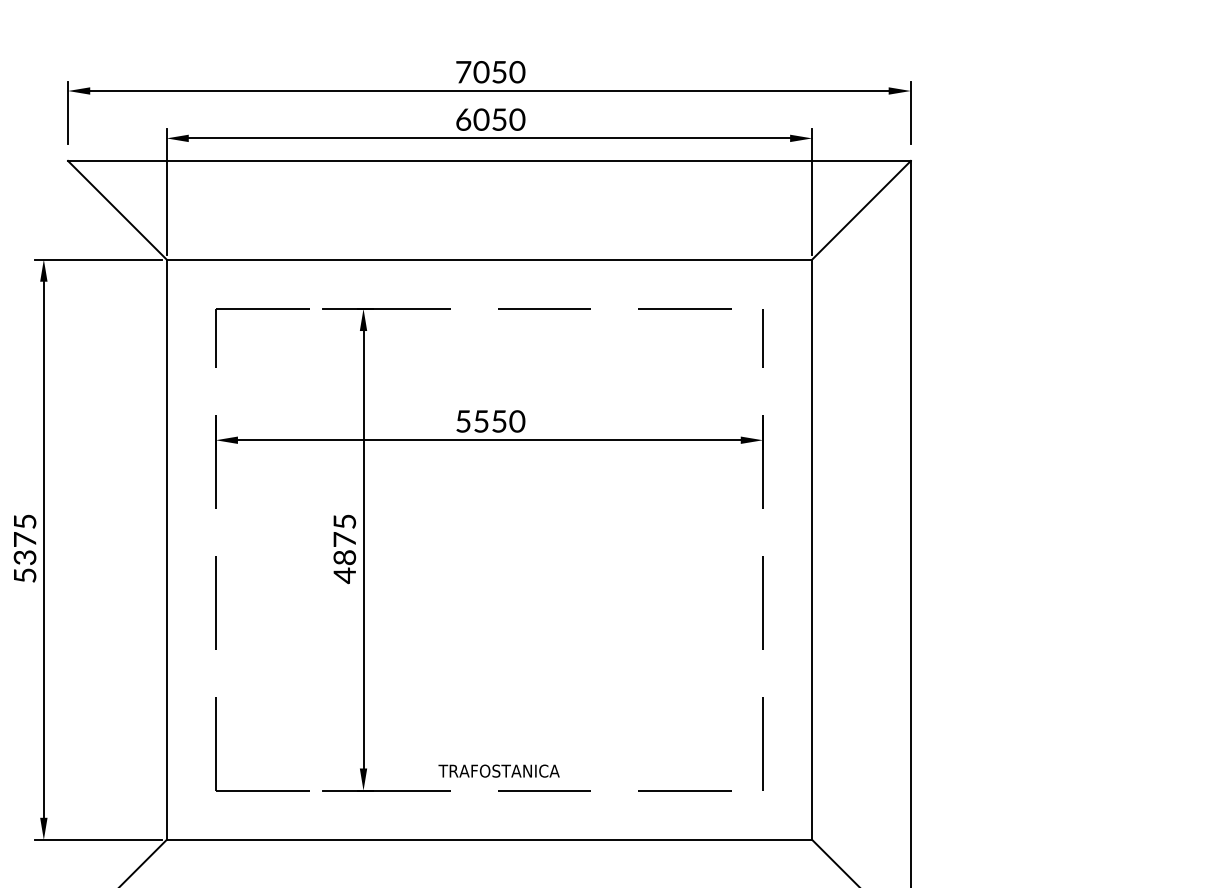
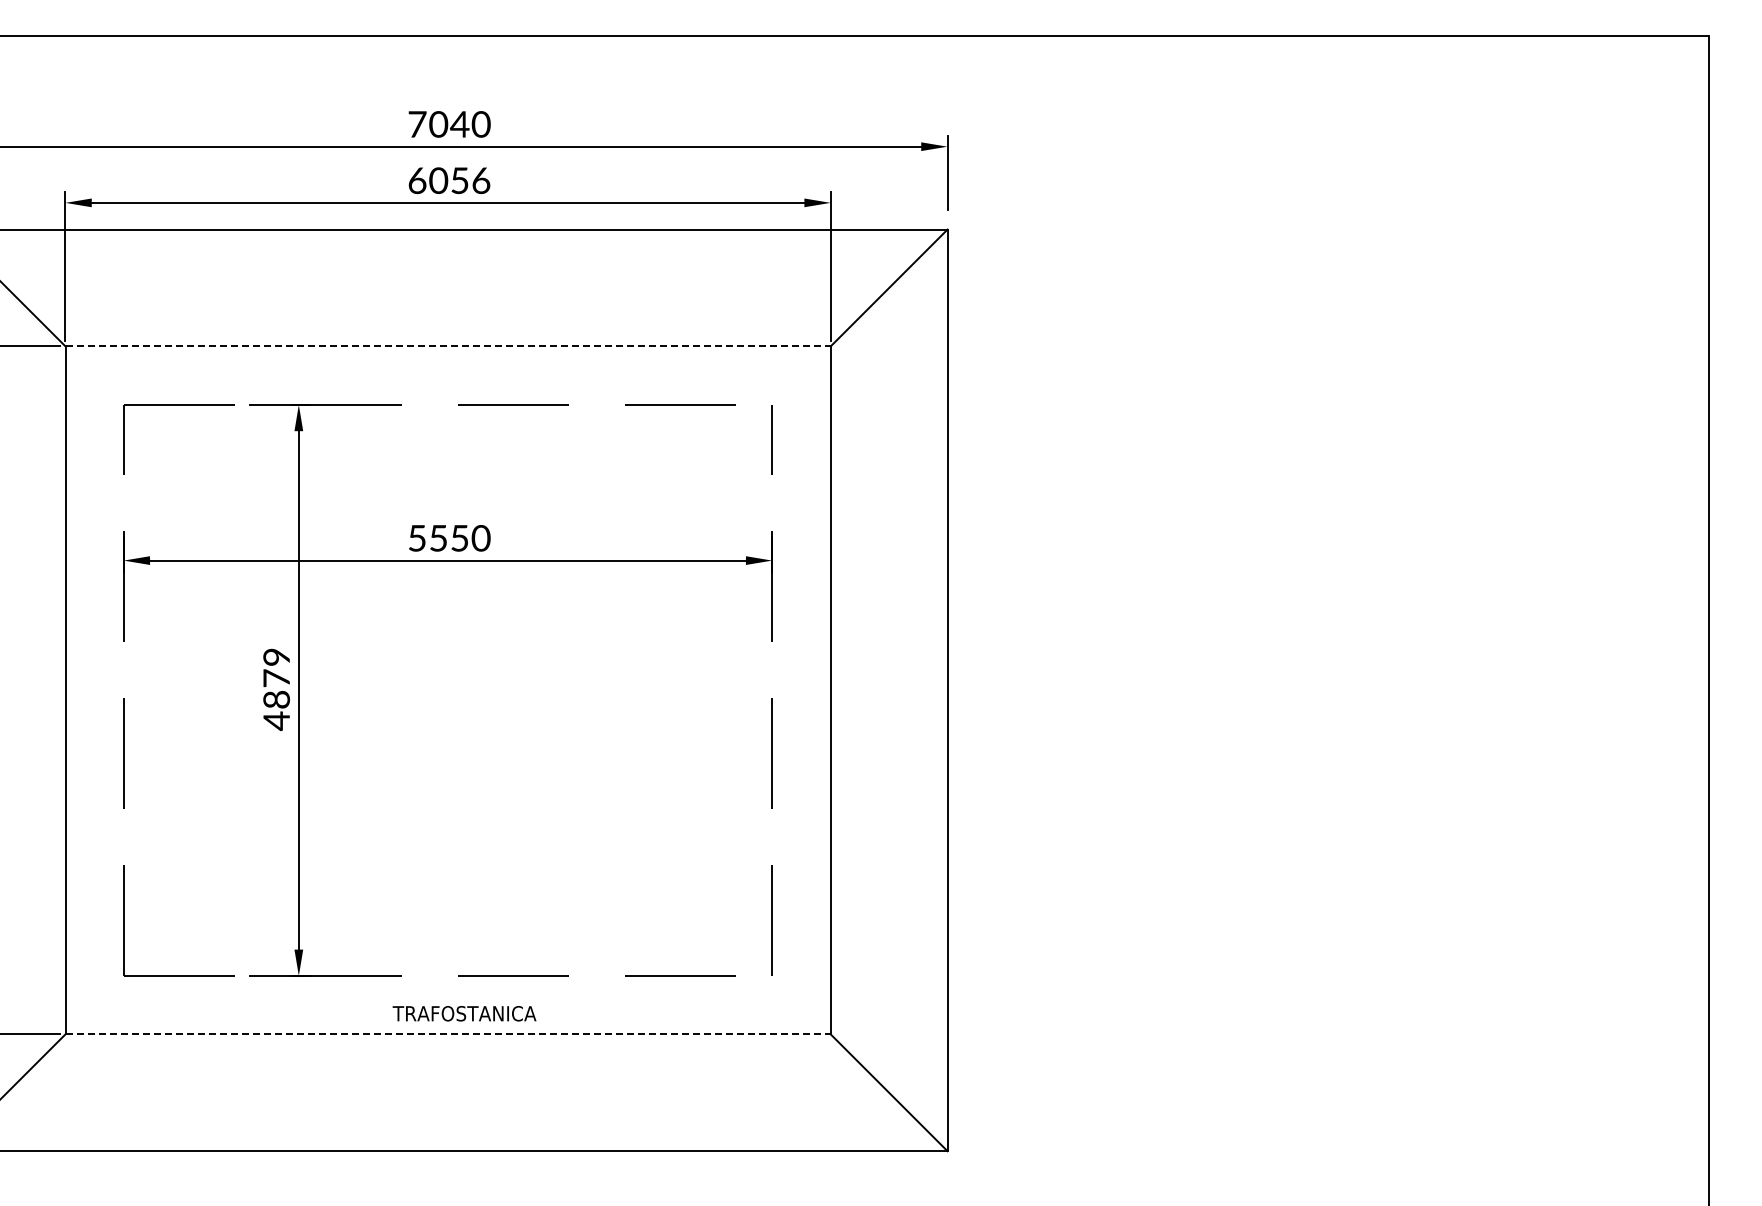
text: (499, 72) -> (459, 124), 7050 -> 7040
text: (516, 119) -> (480, 180), 6050 -> 6056
line: (489, 259) -> (448, 346), solid -> dashed
text: (344, 521) -> (276, 656), 4875 -> 4879
text: (499, 770) -> (464, 1013), moved
line: (489, 840) -> (448, 1034), solid -> dashed

